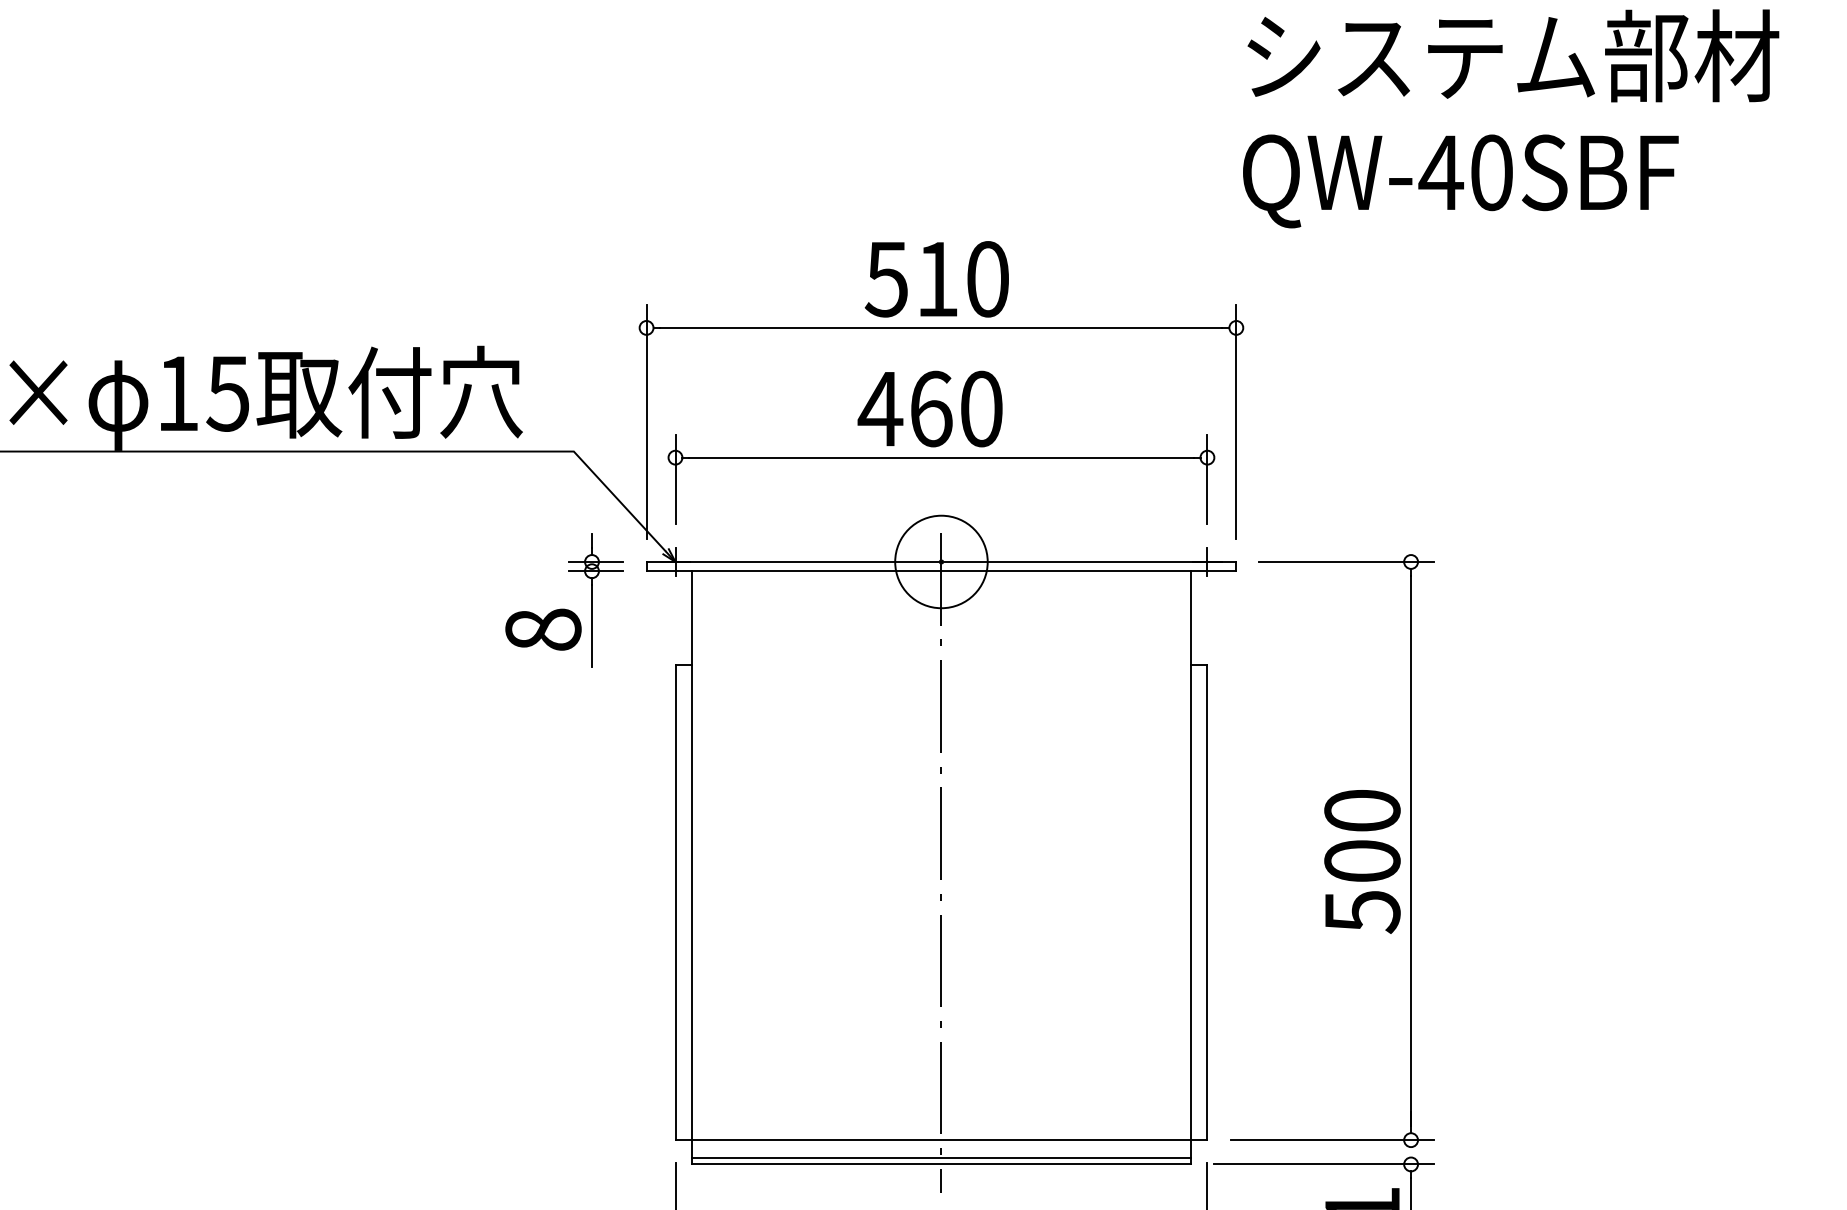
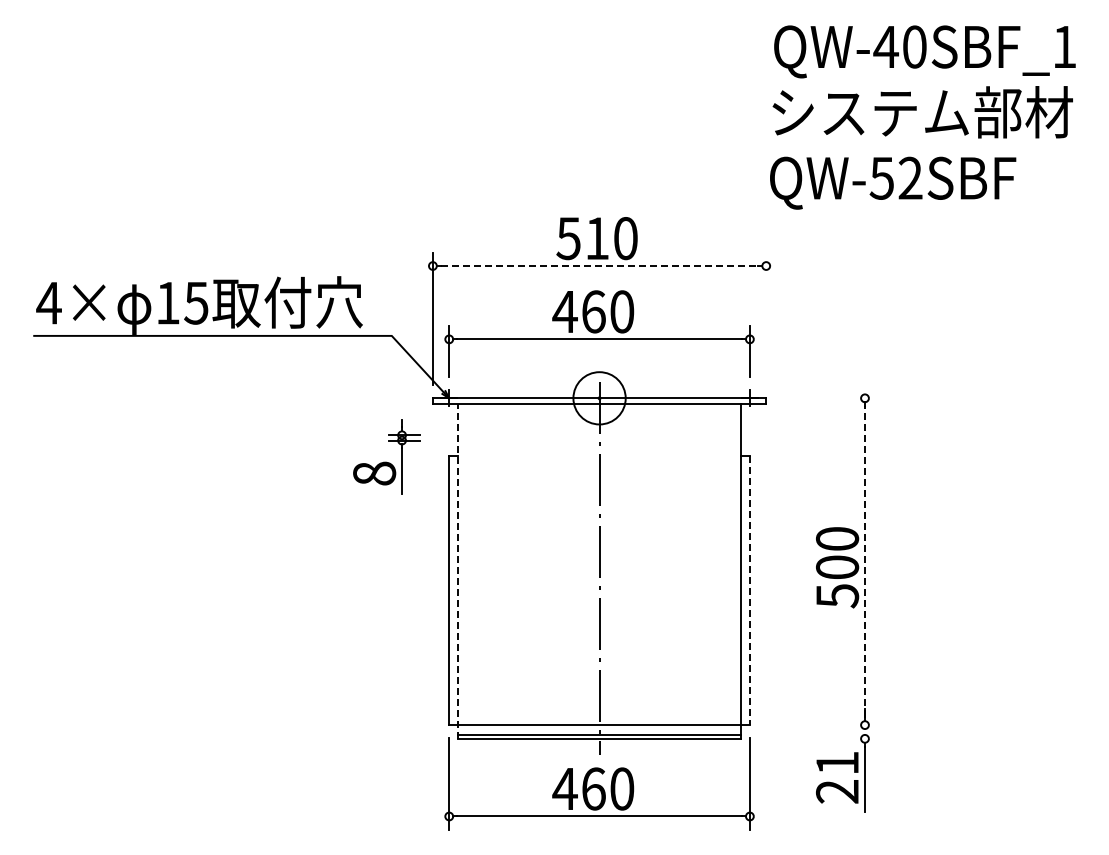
text: (1465, 171) -> (895, 177), QW-40SBF -> QW-52SBF
line: (941, 328) -> (599, 266), solid -> dashed
line: (1236, 420) -> (766, 318), removed
line: (1346, 562) -> (828, 398), removed
part: (564, 599) -> (386, 456), moved
line: (1410, 850) -> (864, 561), solid -> dashed
line: (691, 868) -> (458, 571), solid -> dashed
line: (1206, 903) -> (749, 591), solid -> dashed
line: (1332, 1140) -> (820, 725), removed
line: (1323, 1163) -> (815, 738), removed

